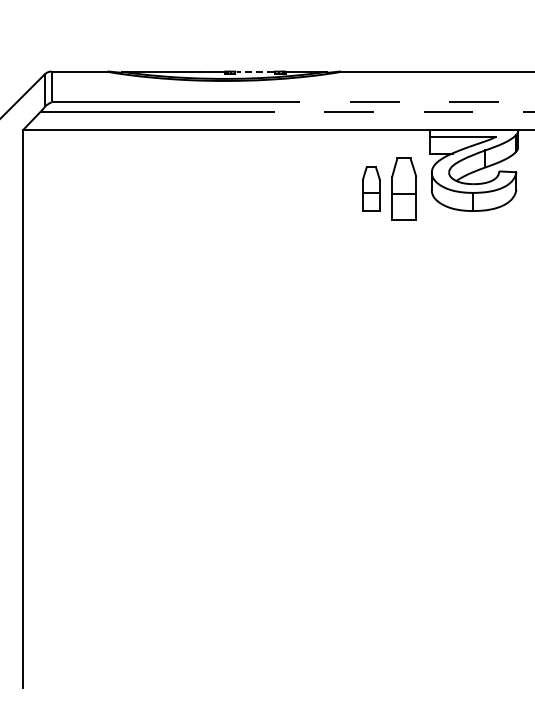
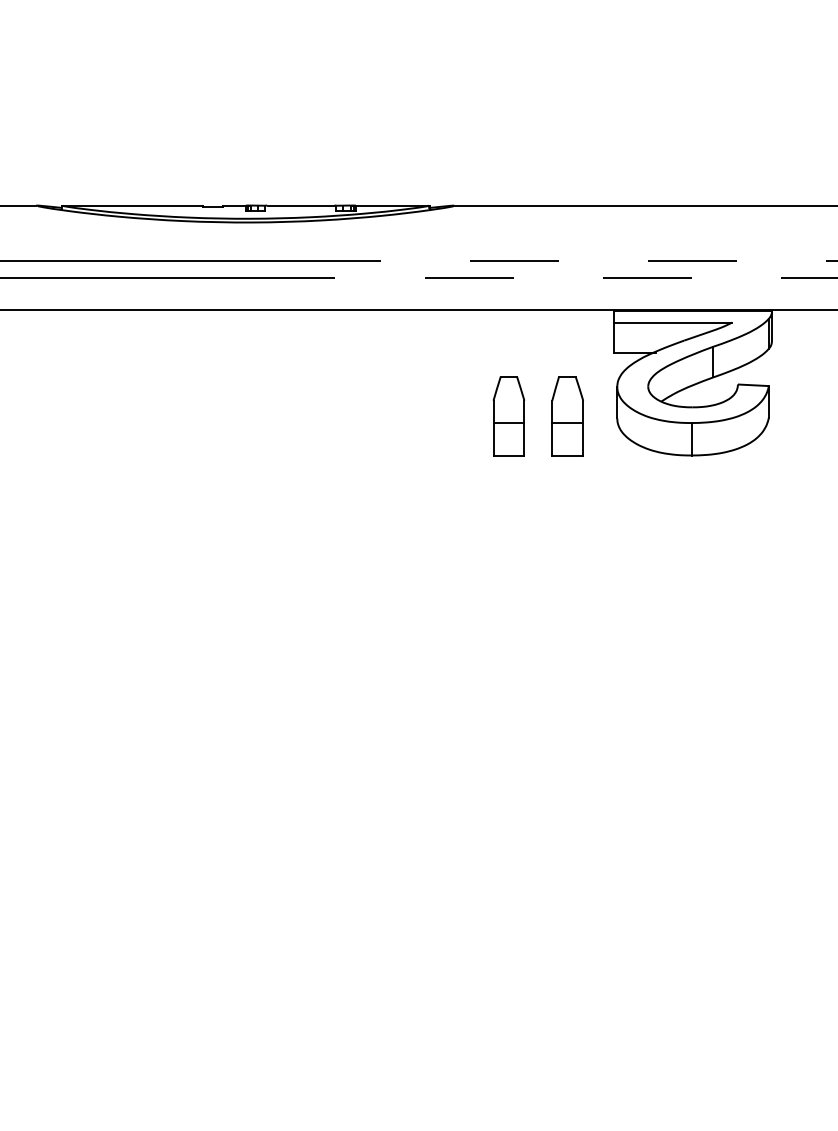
line: (254, 71) -> (299, 205), dashed -> solid
part: (403, 188) -> (566, 415), size x0.71

